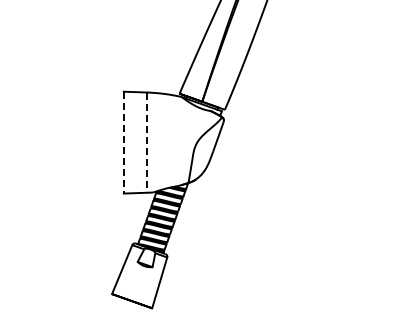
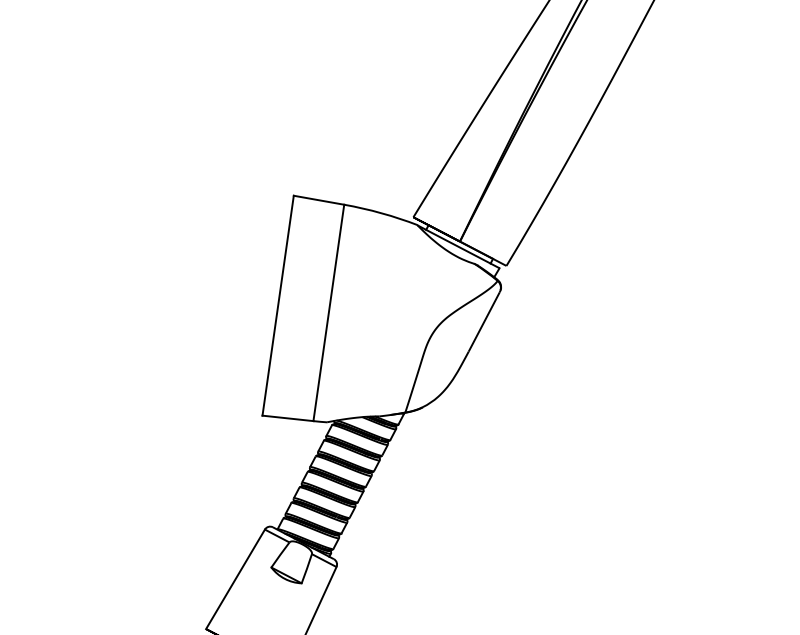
line: (123, 142) -> (277, 305), dashed -> solid
line: (147, 143) -> (328, 314), dashed -> solid

